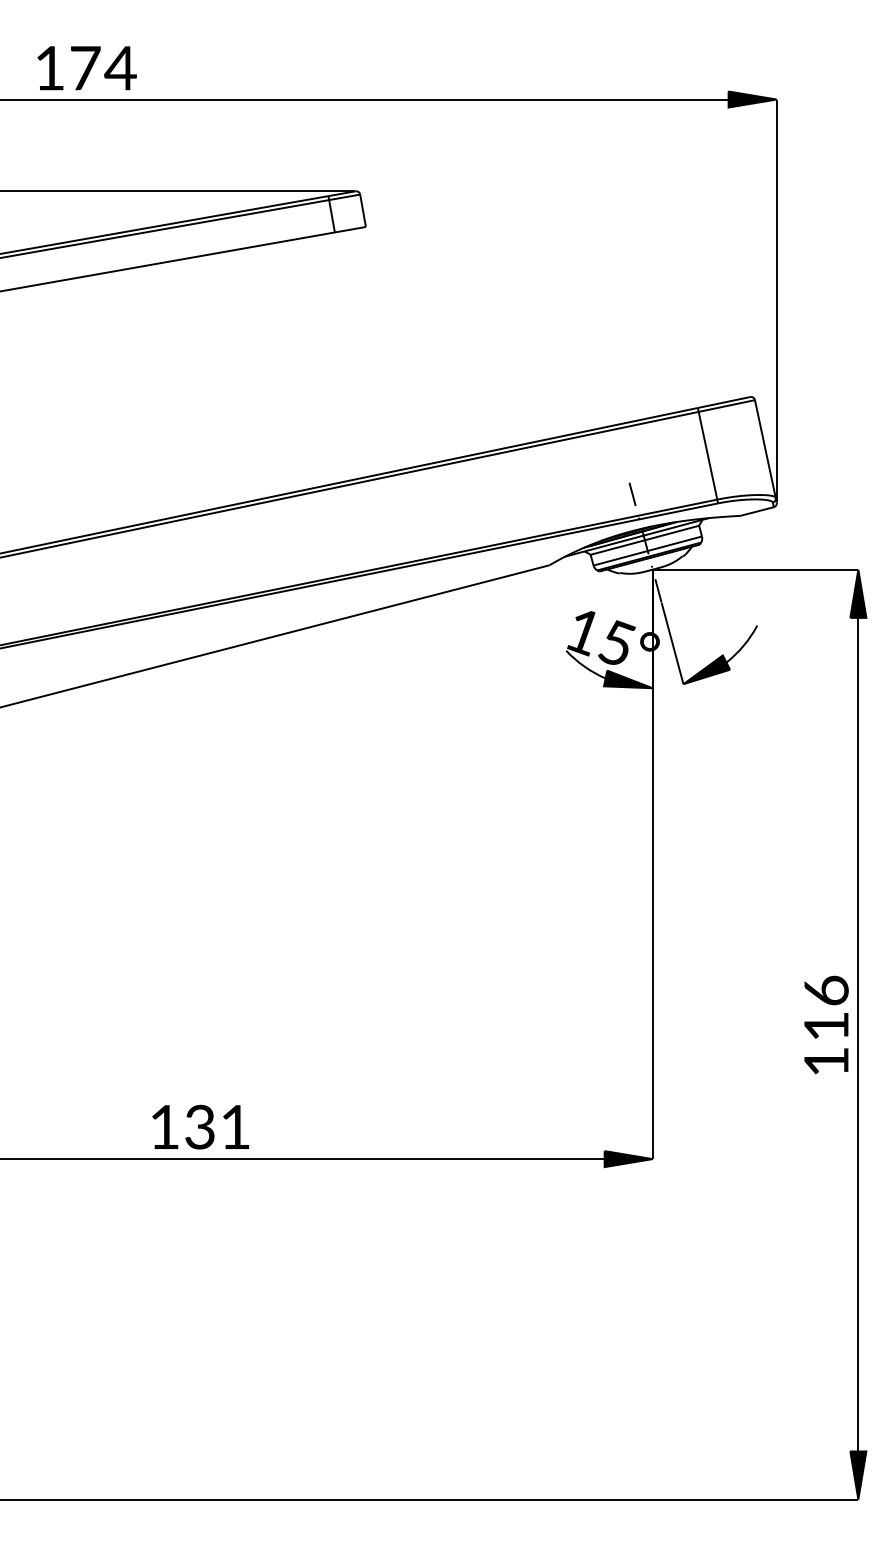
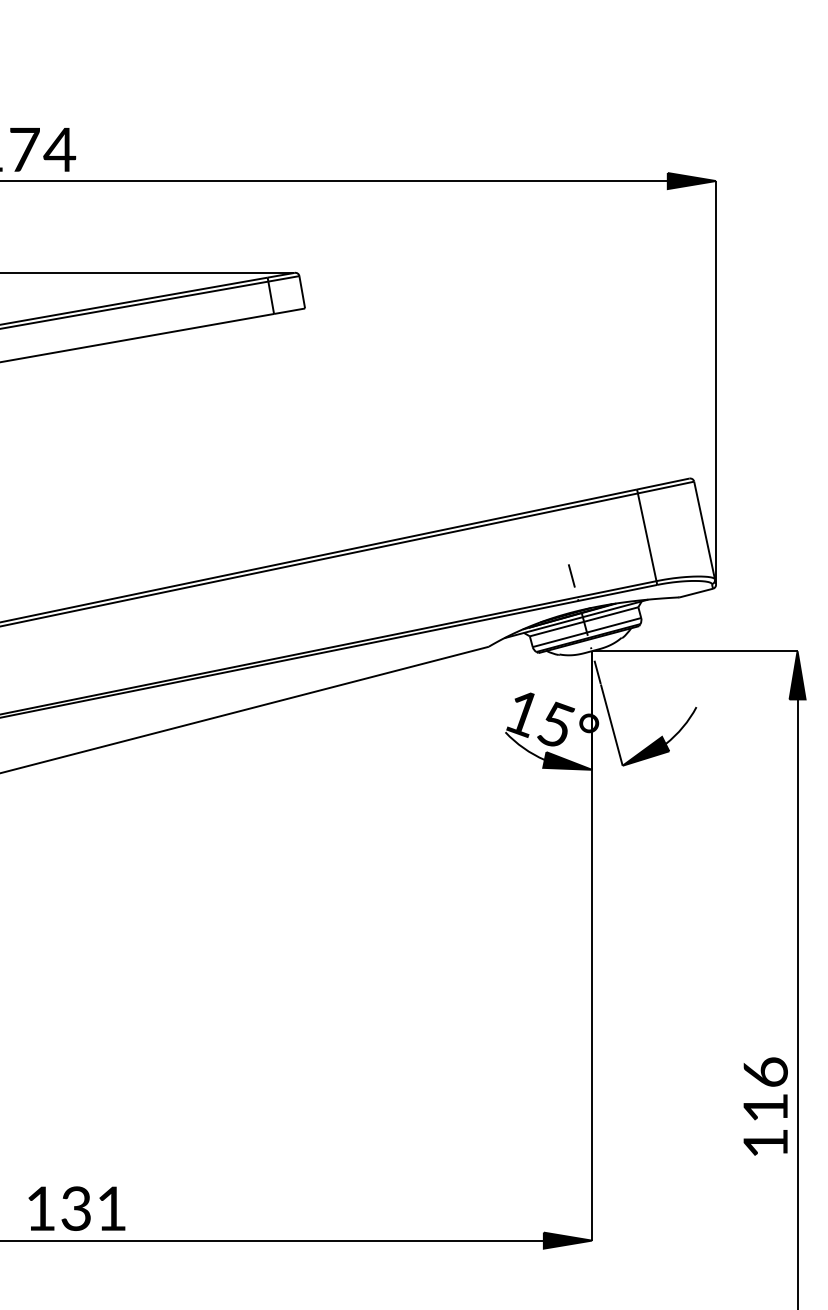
text: (200, 1126) -> (76, 1208), moved

